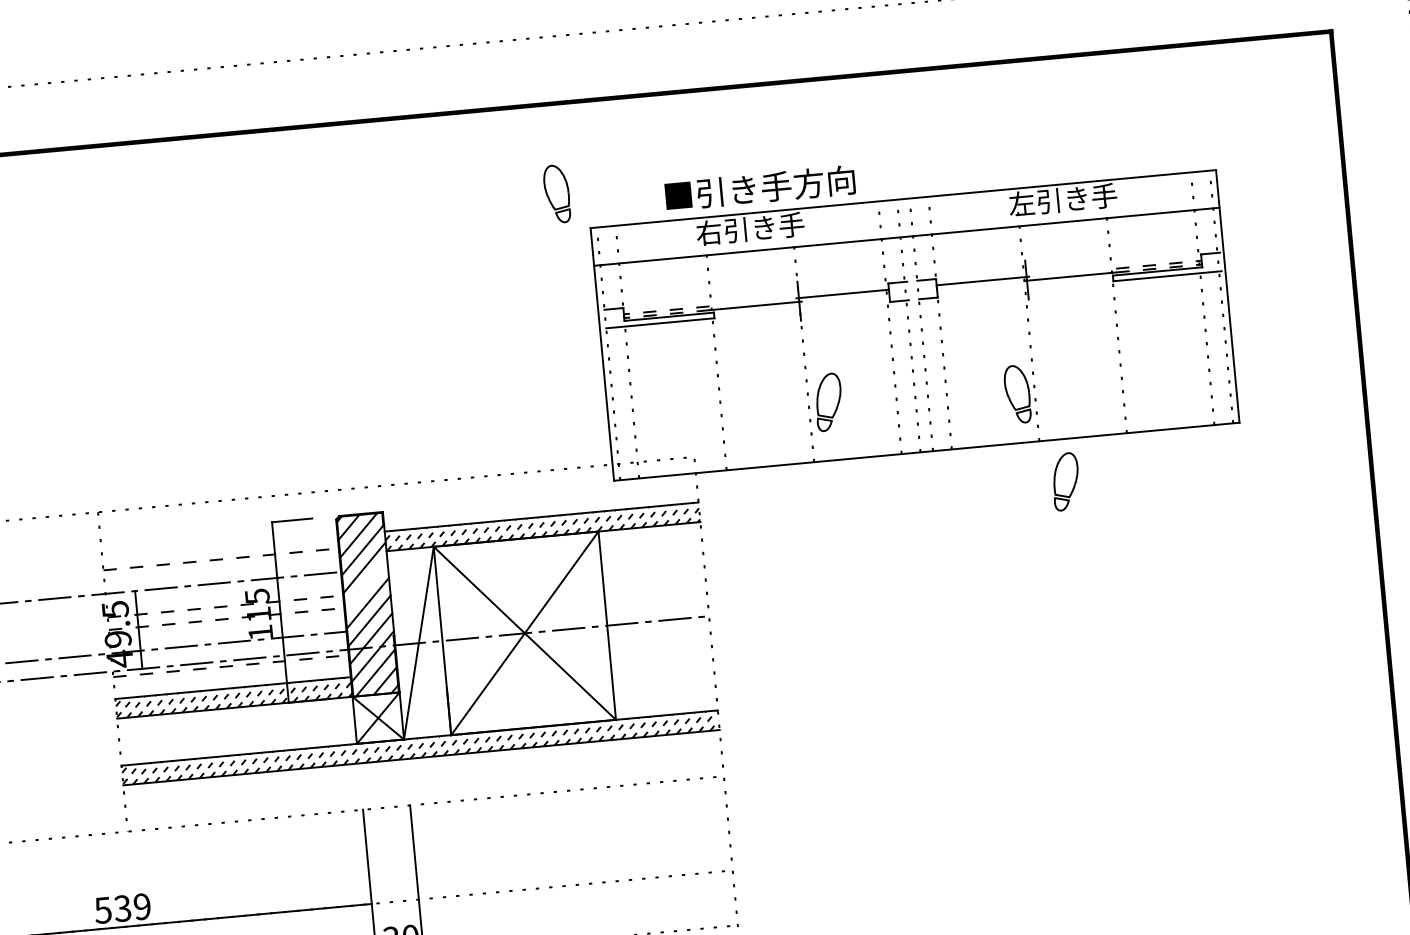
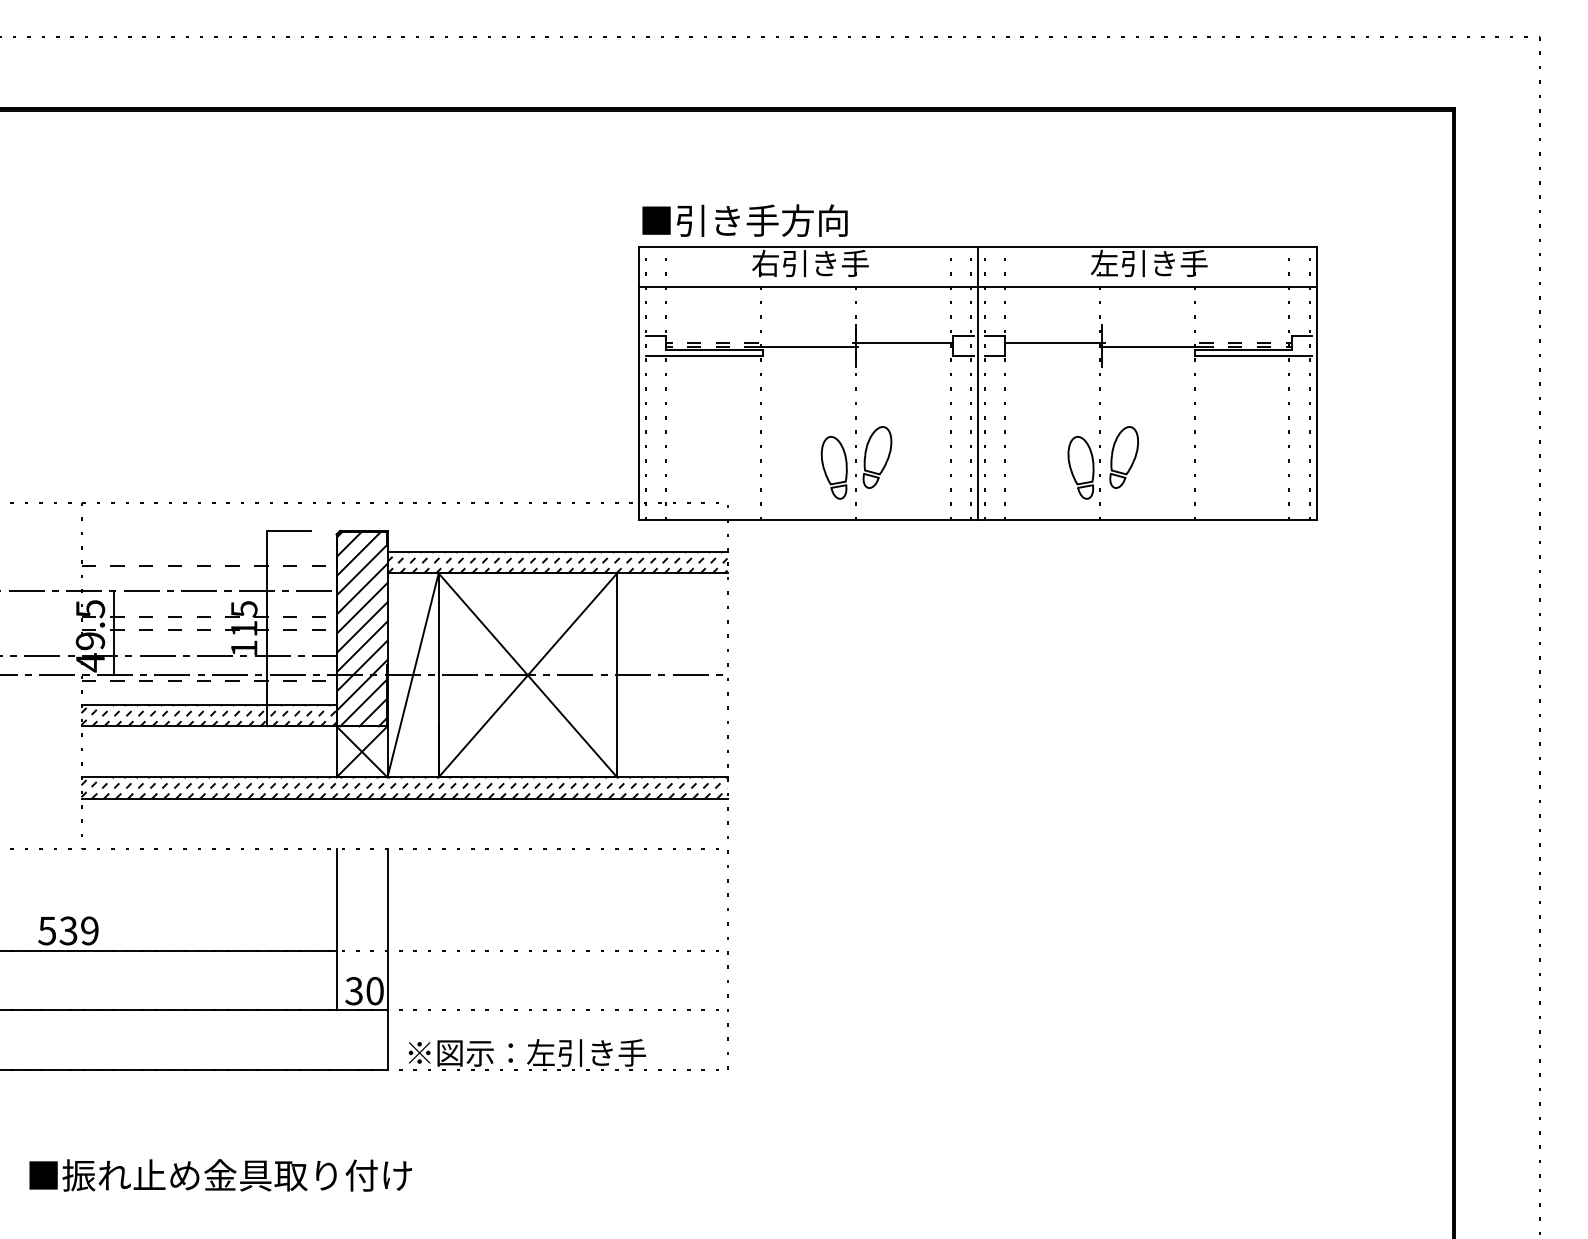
text: (759, 188) -> (744, 220), moved
part: (556, 193) -> (833, 467), moved
line: (914, 325) -> (977, 383), added
part: (1066, 481) -> (1124, 457), moved
line: (366, 585) -> (362, 608), added

